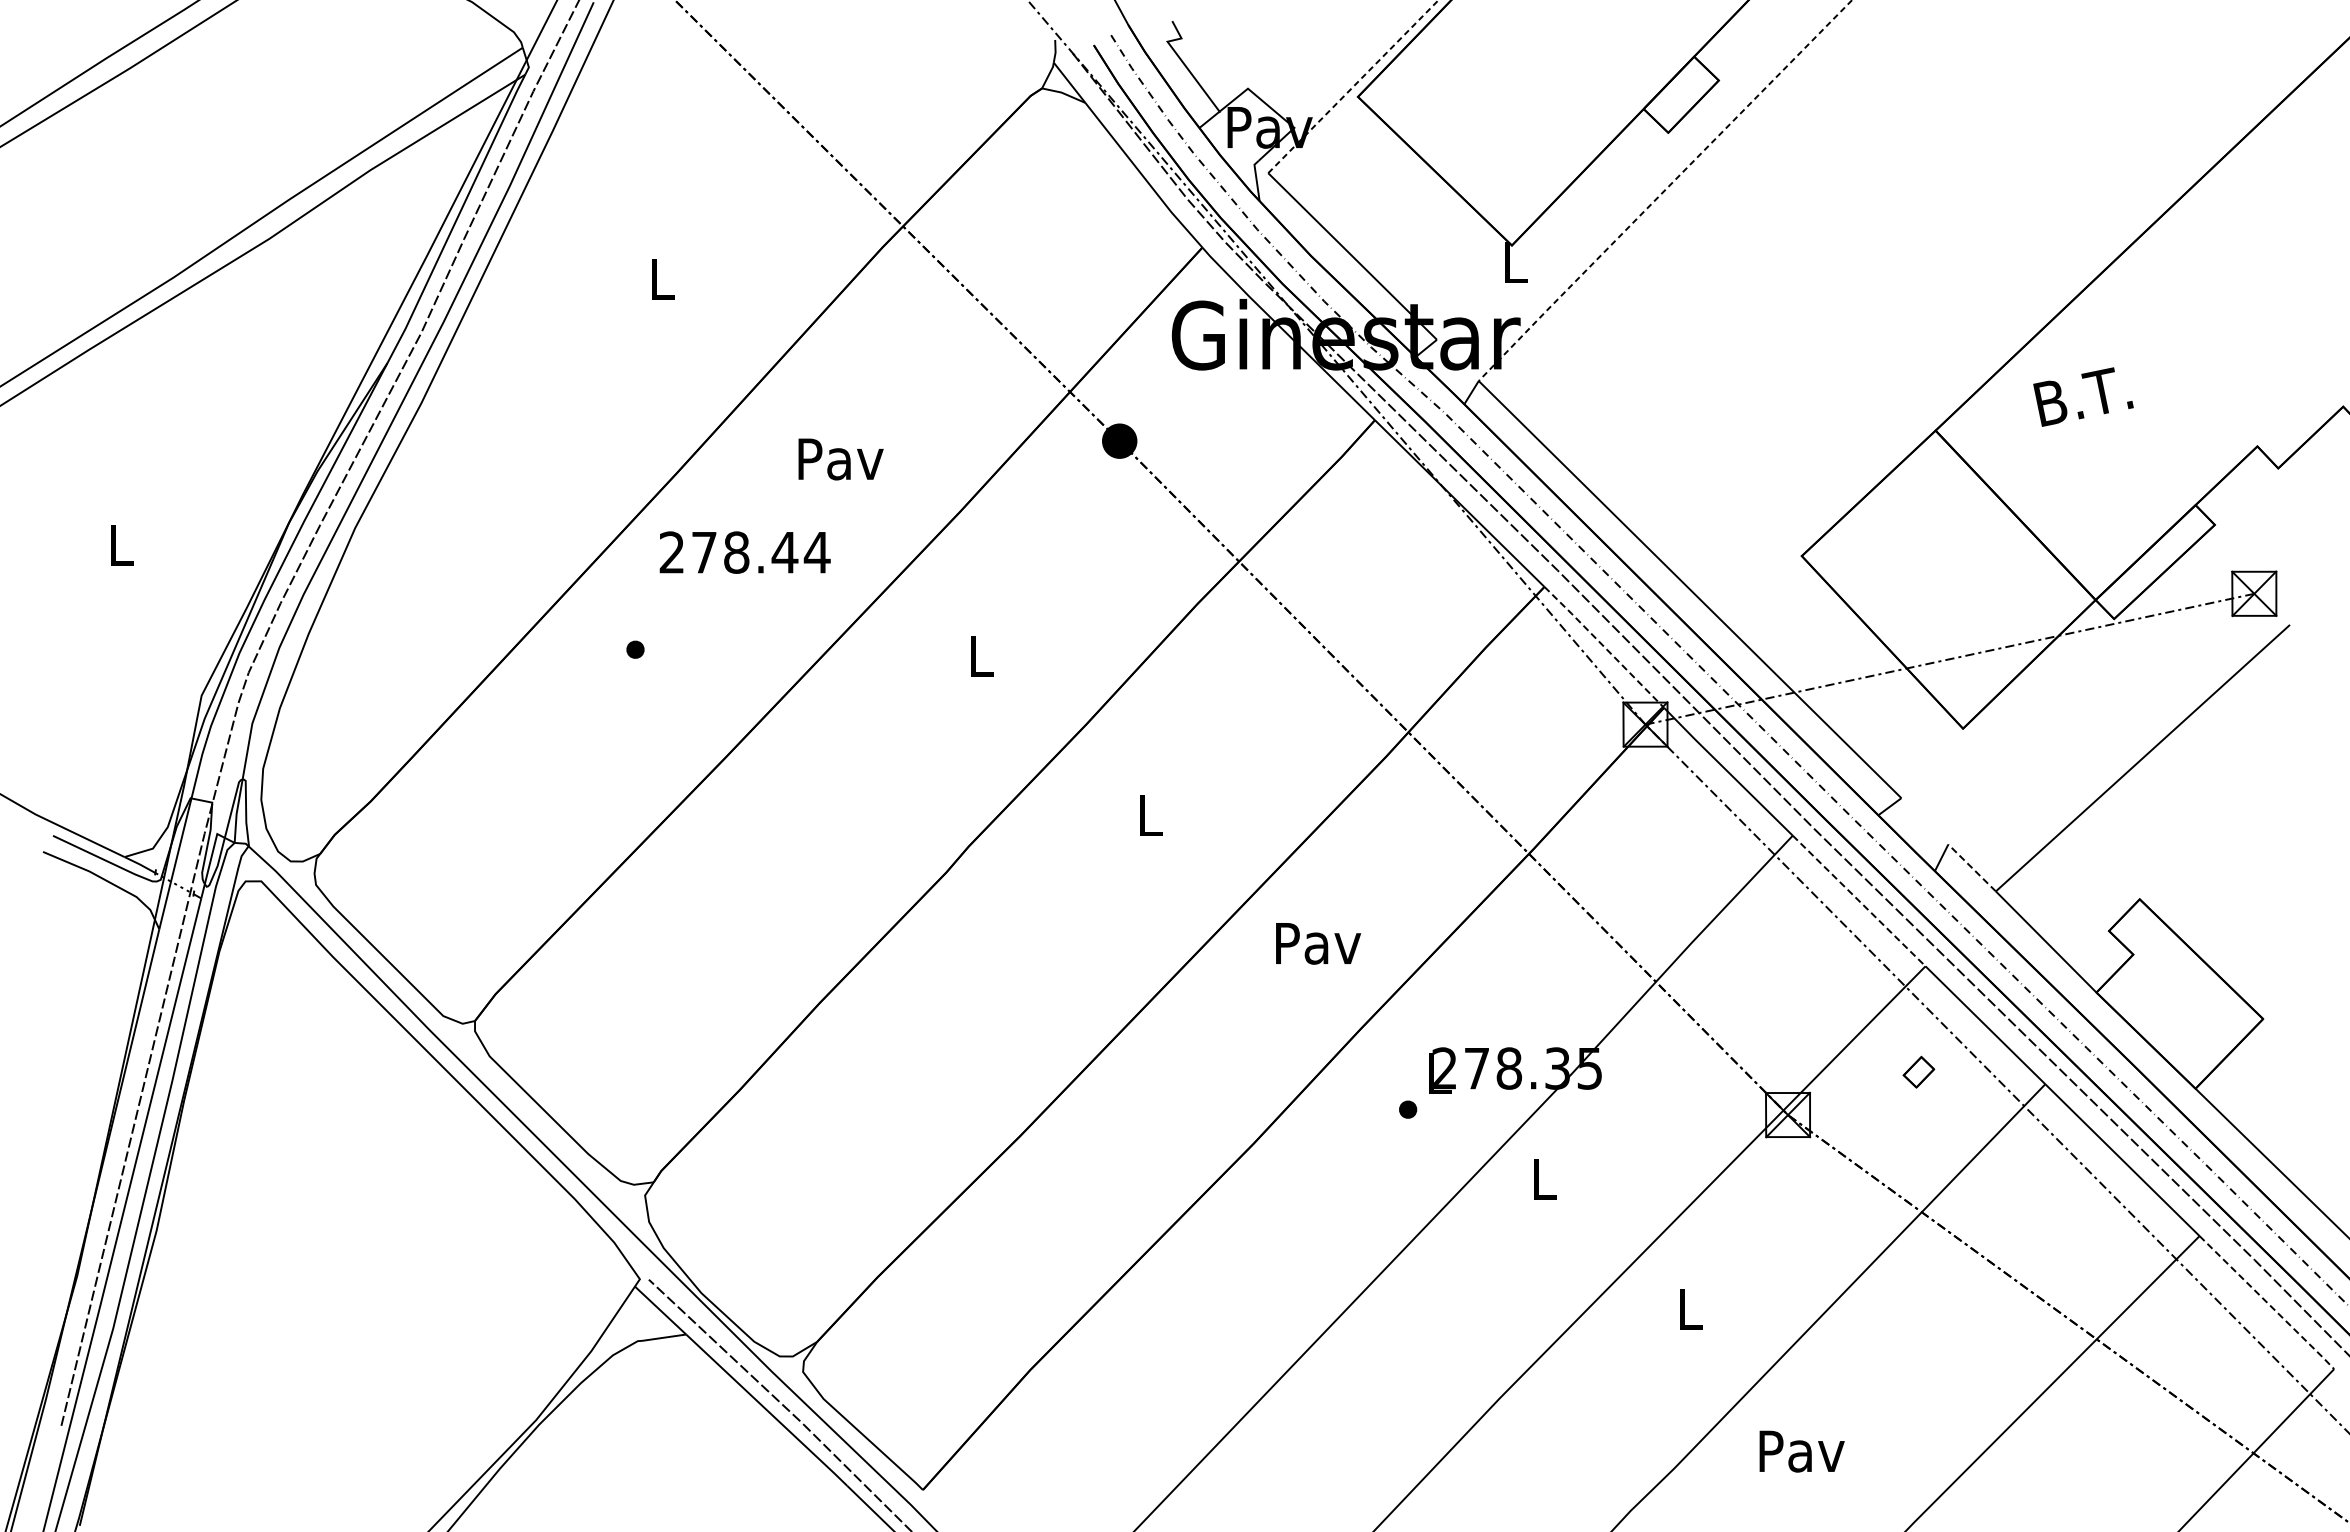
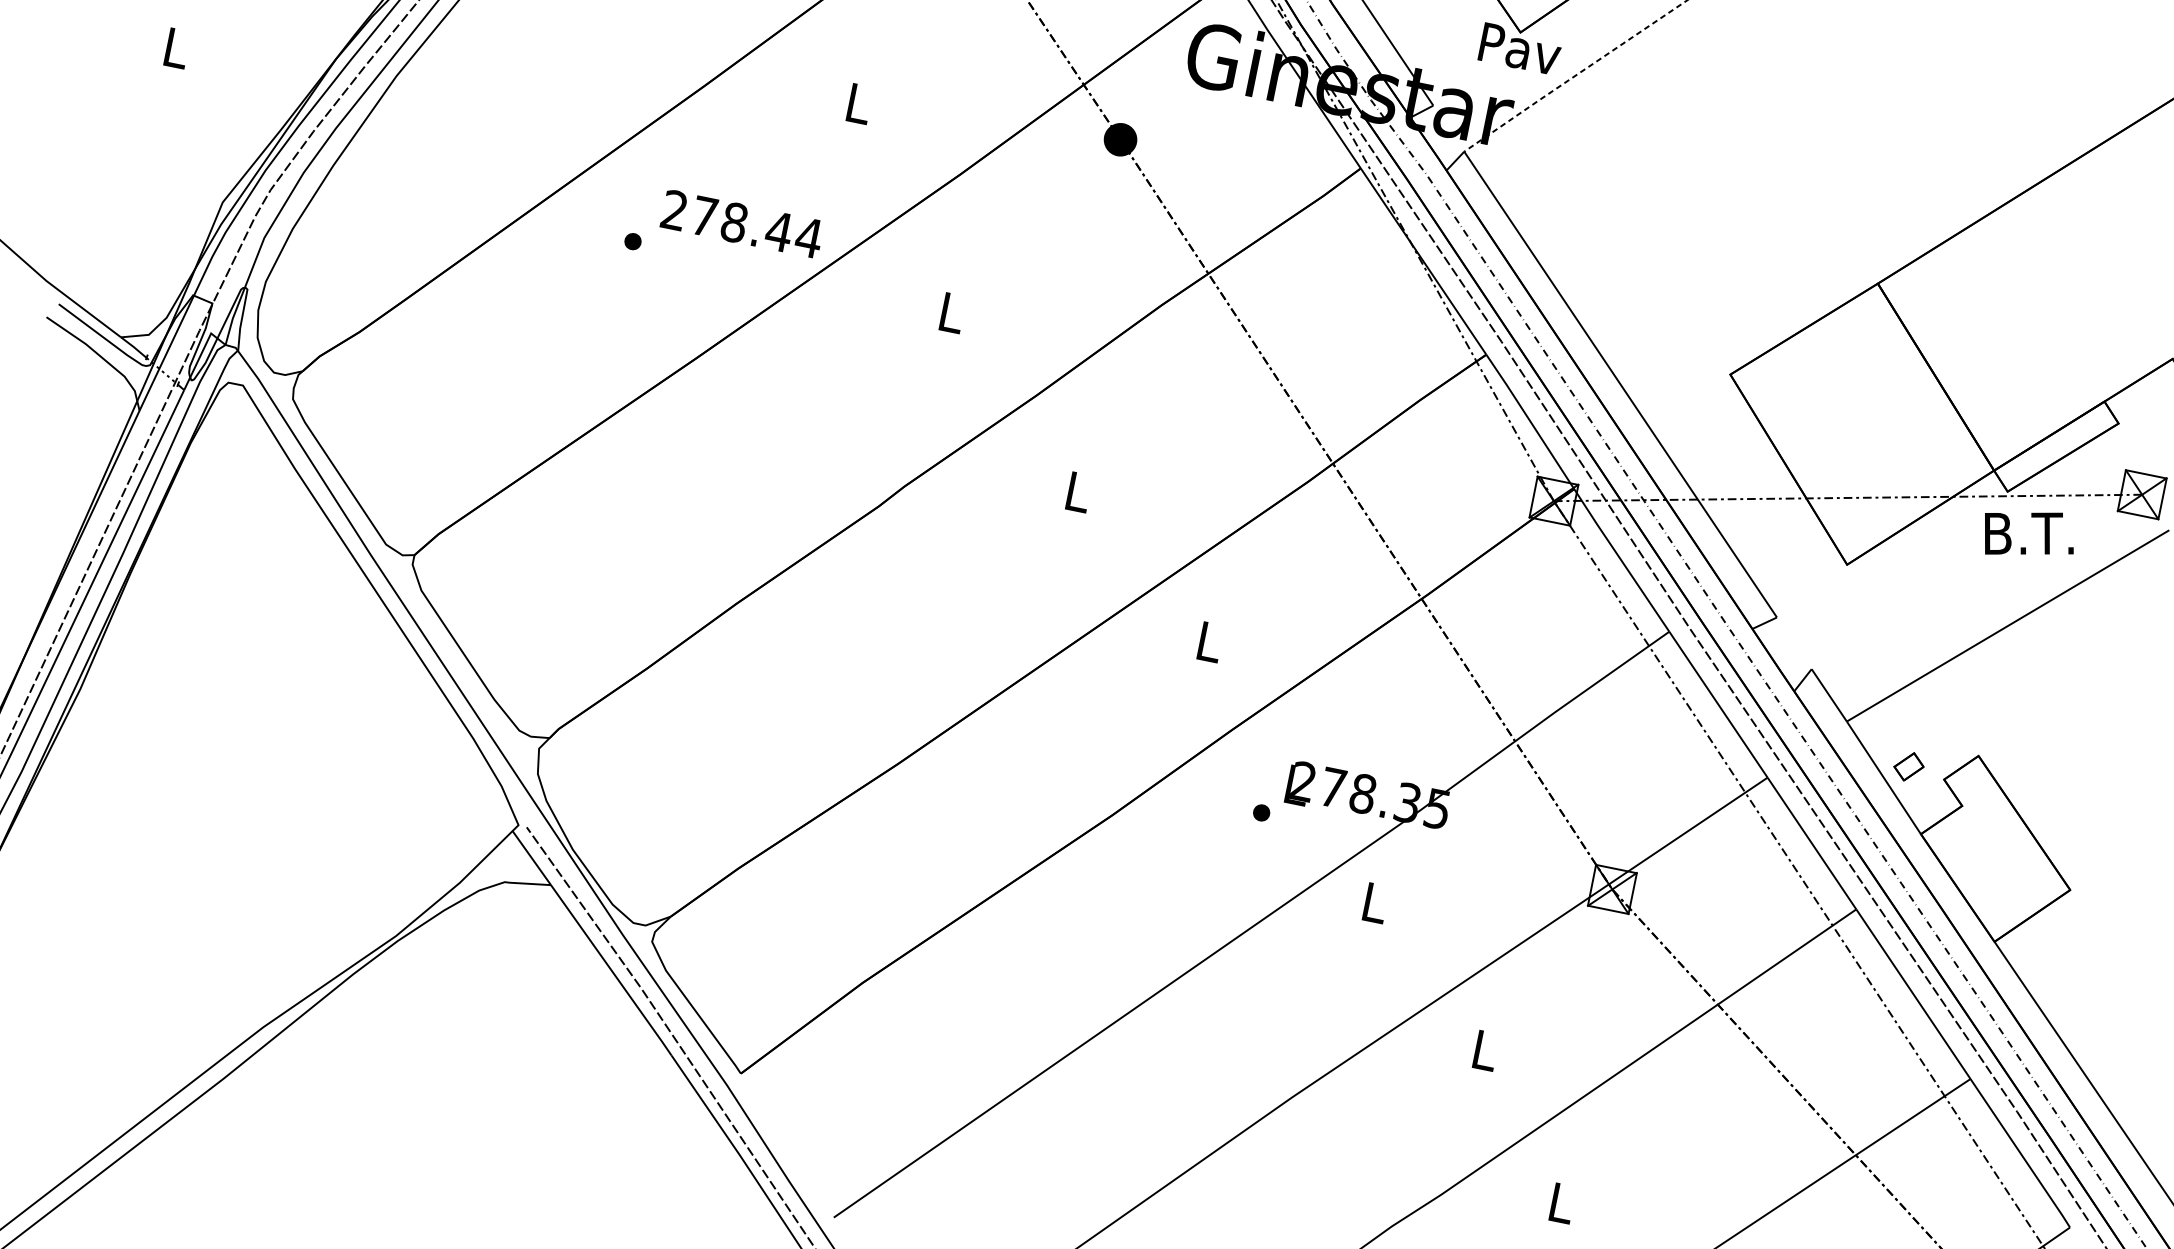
text: (1515, 263) -> (1520, 49), L -> Pav
text: (2083, 396) -> (2029, 534), moved
text: (840, 459) -> (858, 104), Pav -> L
text: (744, 552) -> (741, 223), moved
line: (1603, 646) -> (1529, 420), dashed -> solid
line: (1971, 867) -> (1828, 694), dashed -> solid
line: (1859, 901) -> (1718, 705), dashed -> solid
text: (1318, 943) -> (1209, 642), Pav -> L
part: (1918, 1071) -> (1908, 766), moved
line: (2267, 1303) -> (2020, 1154), dashed -> solid
text: (1801, 1451) -> (1561, 1203), Pav -> L

